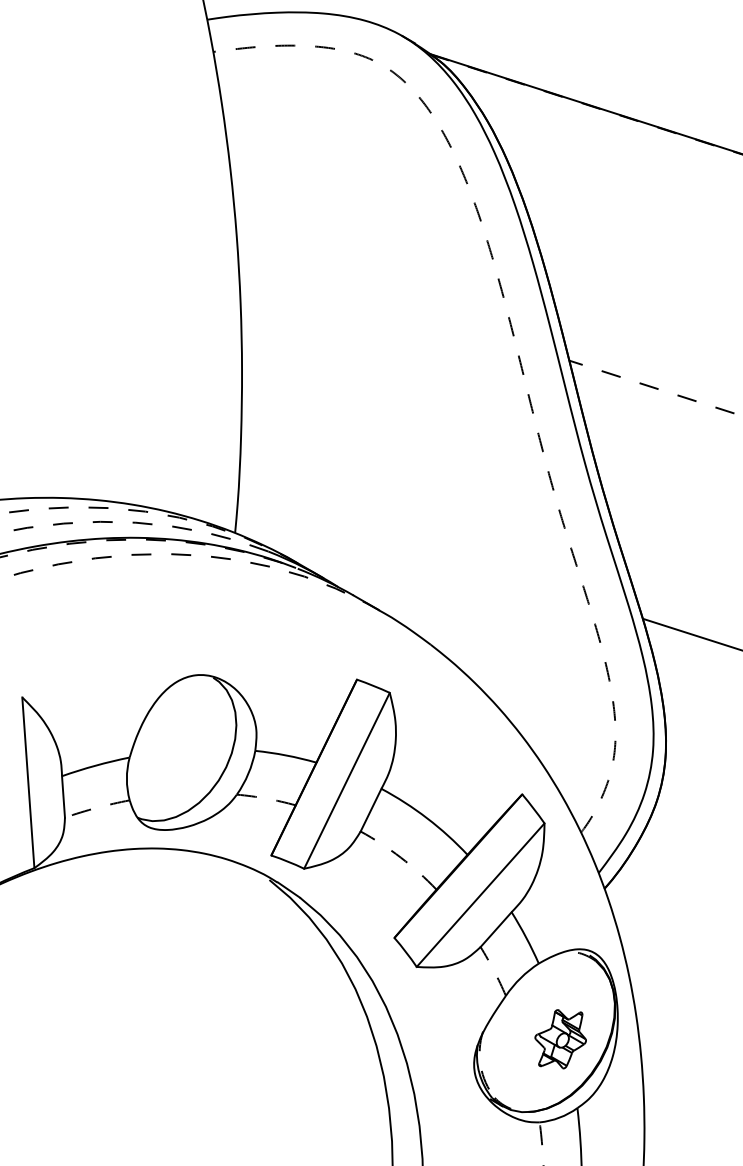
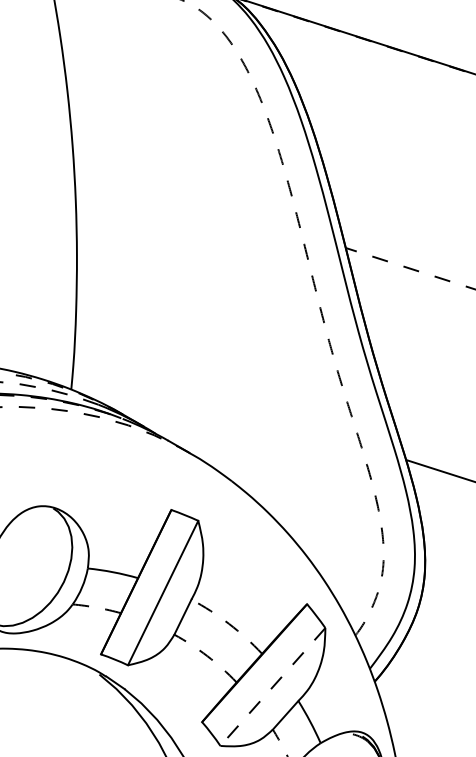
arc: (427, 818) -> (229, 624), solid -> dashed
line: (480, 895) -> (272, 687), solid -> dashed

